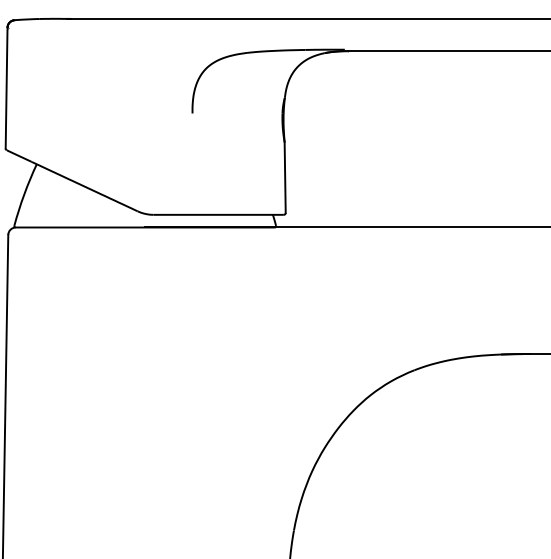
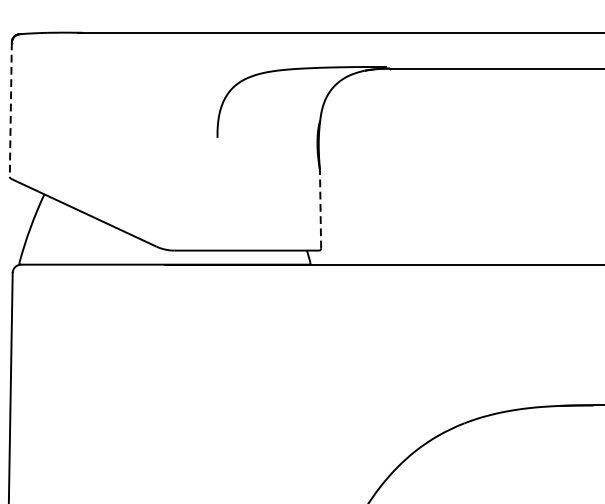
line: (6, 88) -> (10, 110), solid -> dashed
line: (285, 177) -> (320, 209), solid -> dashed

